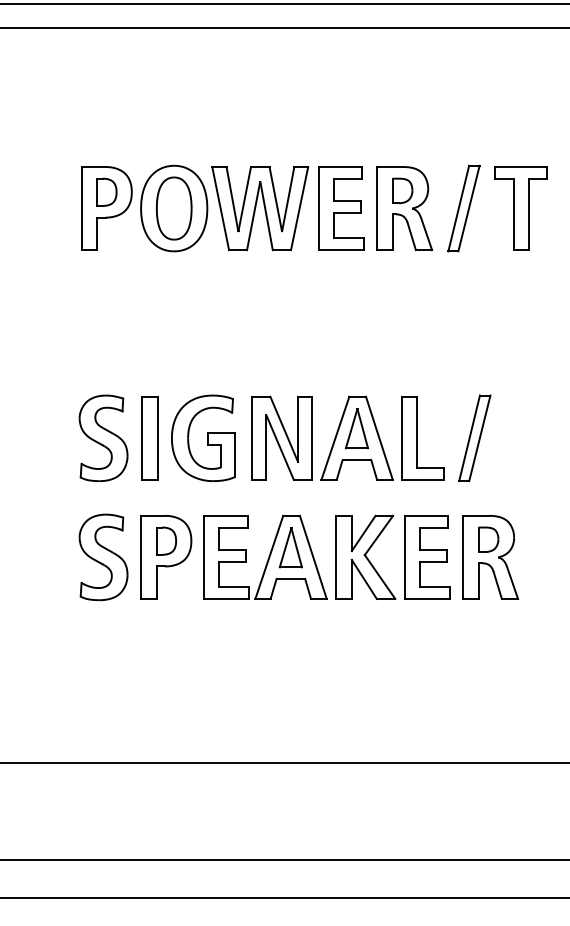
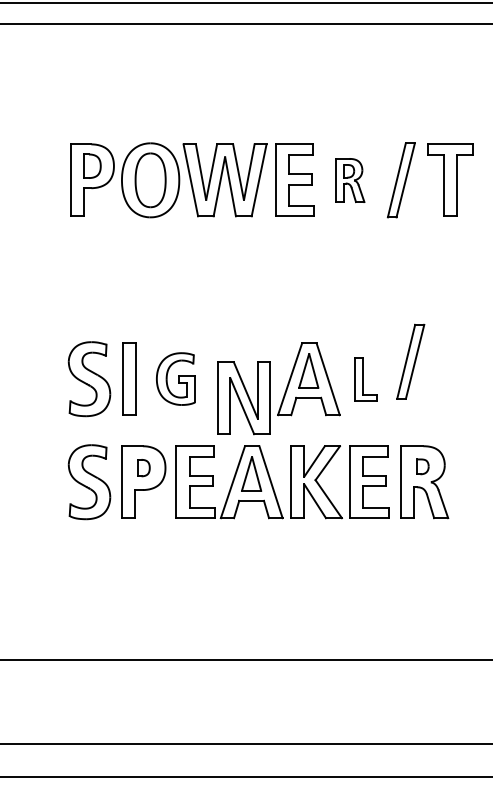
part: (404, 208) -> (349, 180), size x0.6
part: (203, 437) -> (175, 378), size x0.7
part: (281, 437) -> (243, 397), moved
part: (422, 438) -> (365, 379), size x0.6
part: (474, 438) -> (410, 361), moved
part: (488, 539) -> (422, 466), size x0.7
part: (166, 540) -> (143, 467), size x0.7

